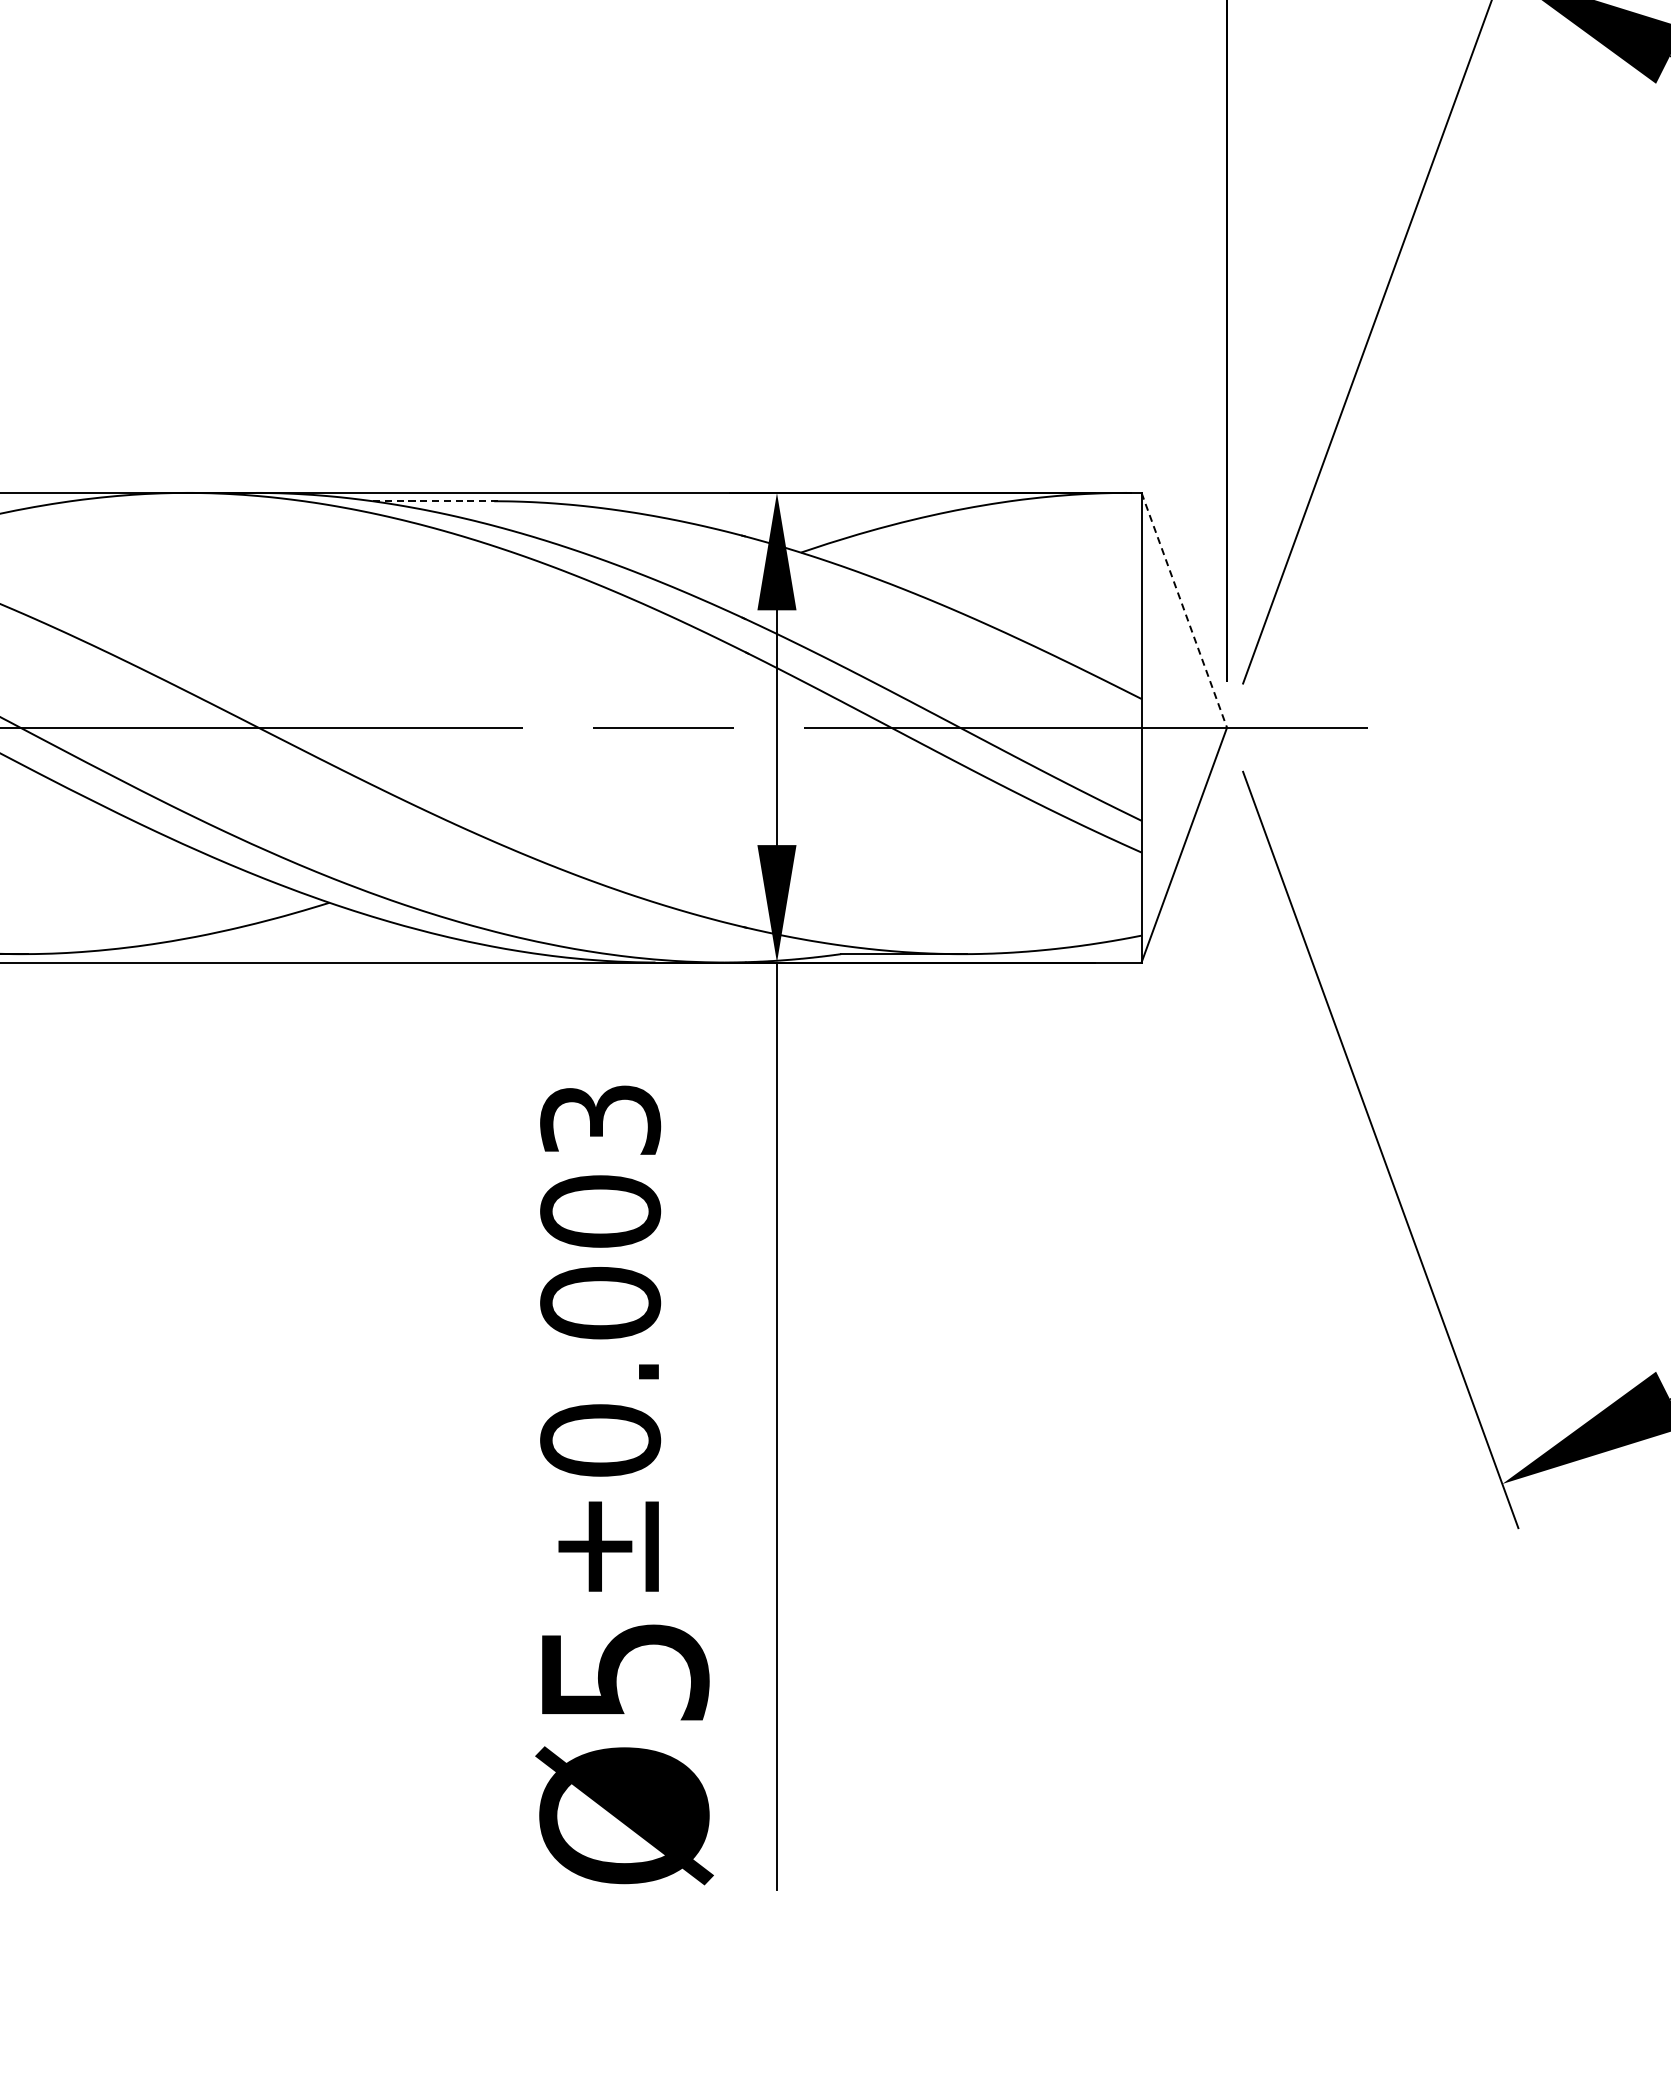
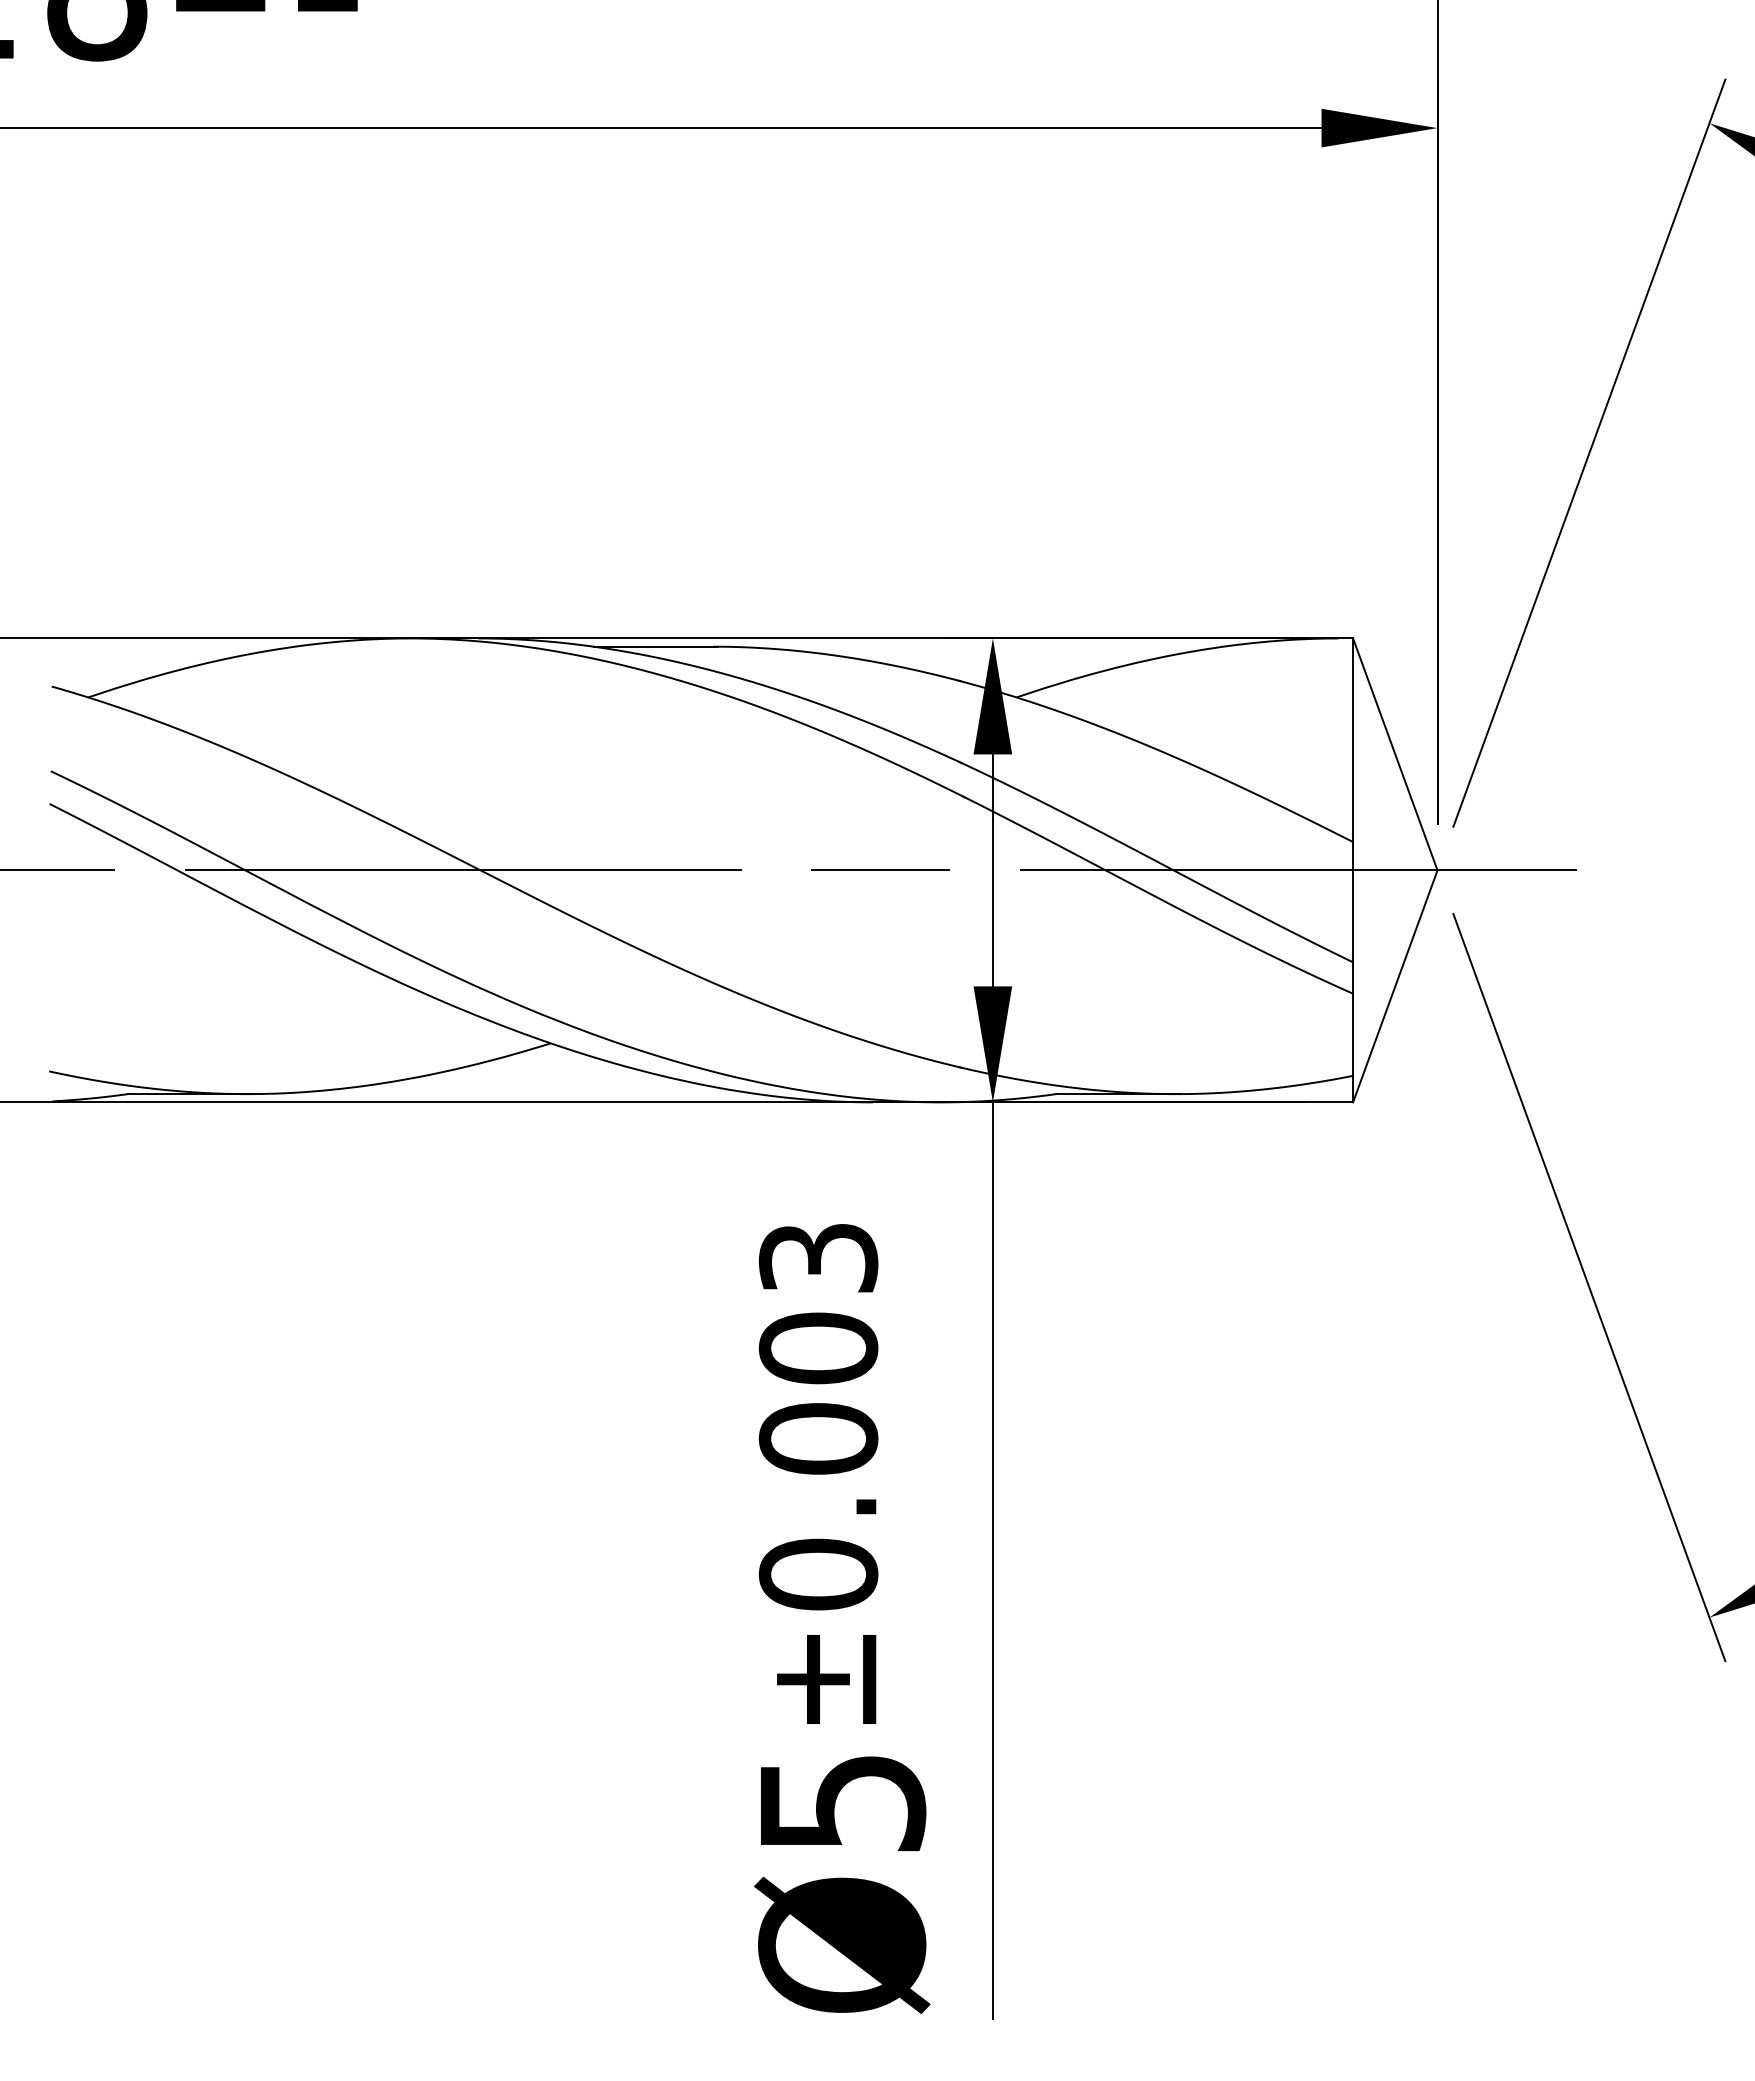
line: (436, 501) -> (656, 646), dashed -> solid
line: (1184, 610) -> (1395, 754), dashed -> solid

